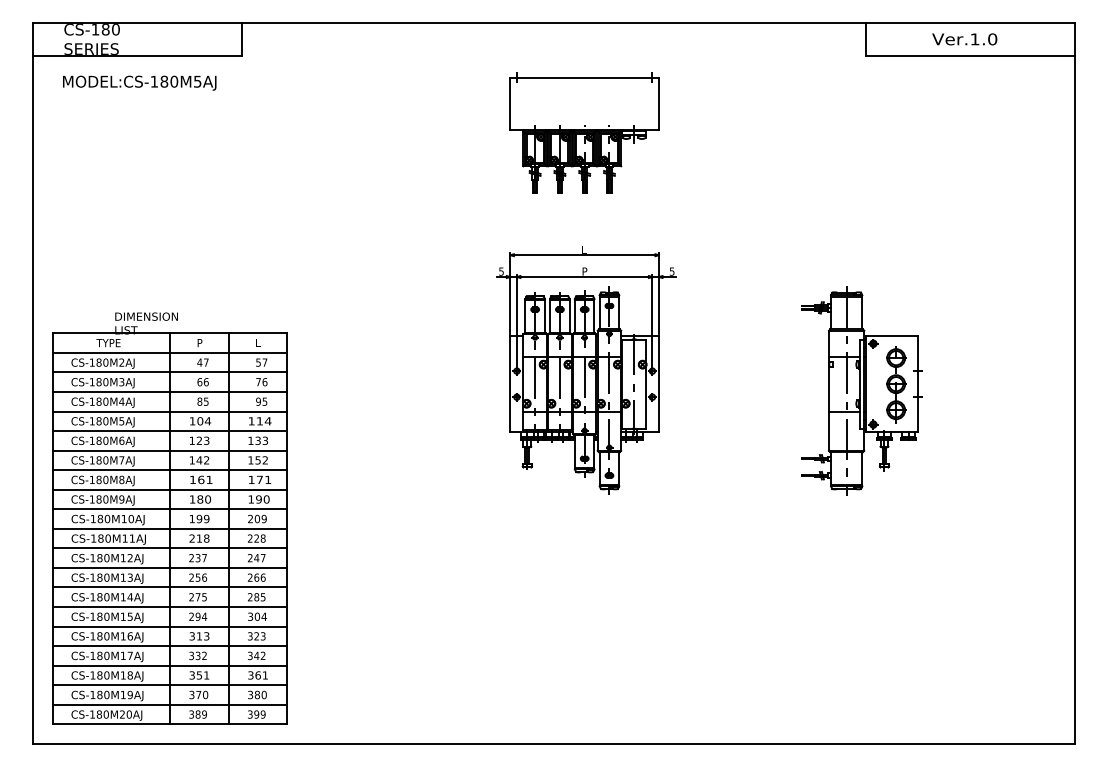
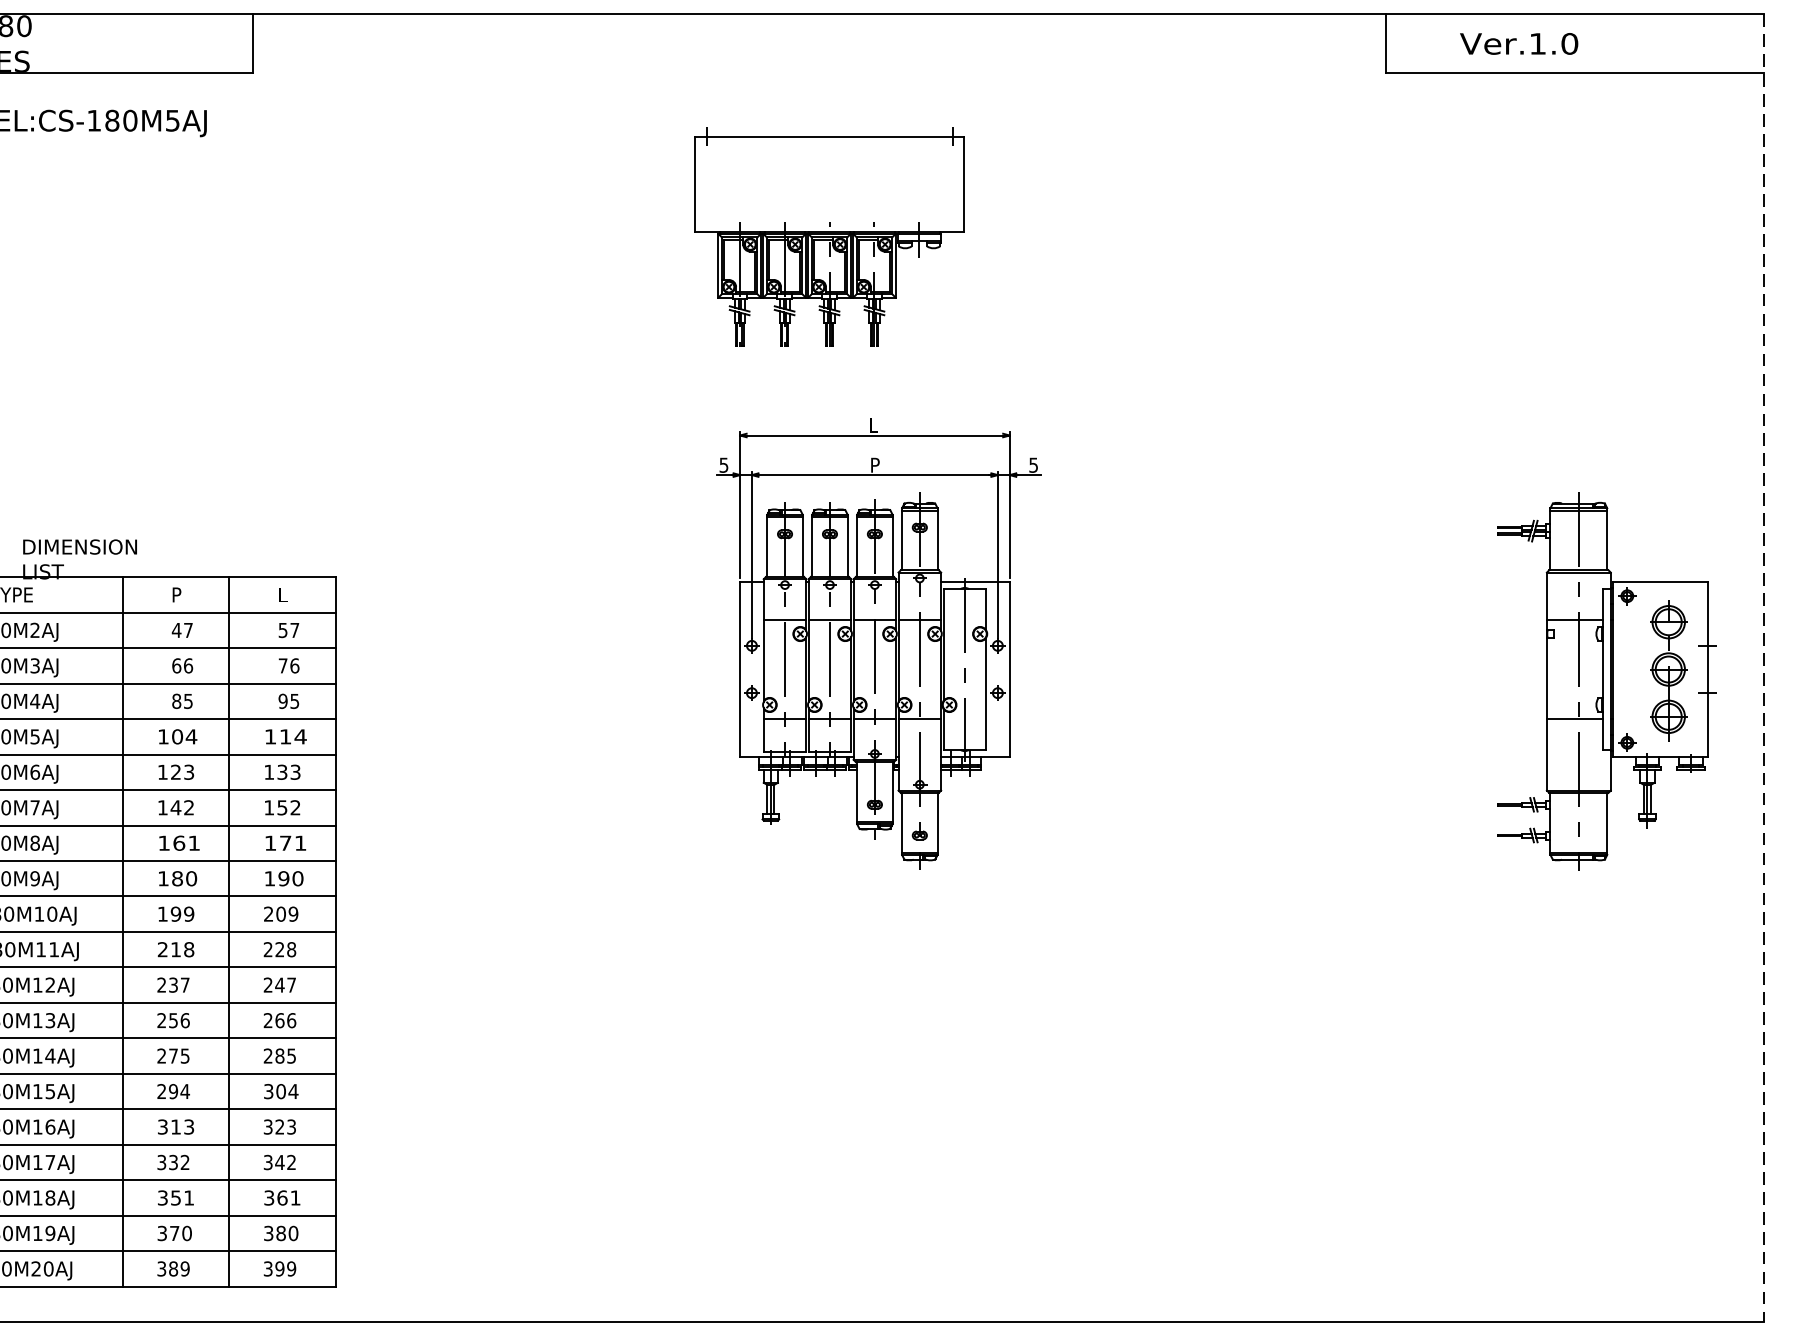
text: (964, 39) -> (1518, 44), moved
part: (584, 132) -> (829, 236), moved
line: (1074, 383) -> (1763, 668), solid -> dashed
part: (861, 390) -> (1605, 680), moved

